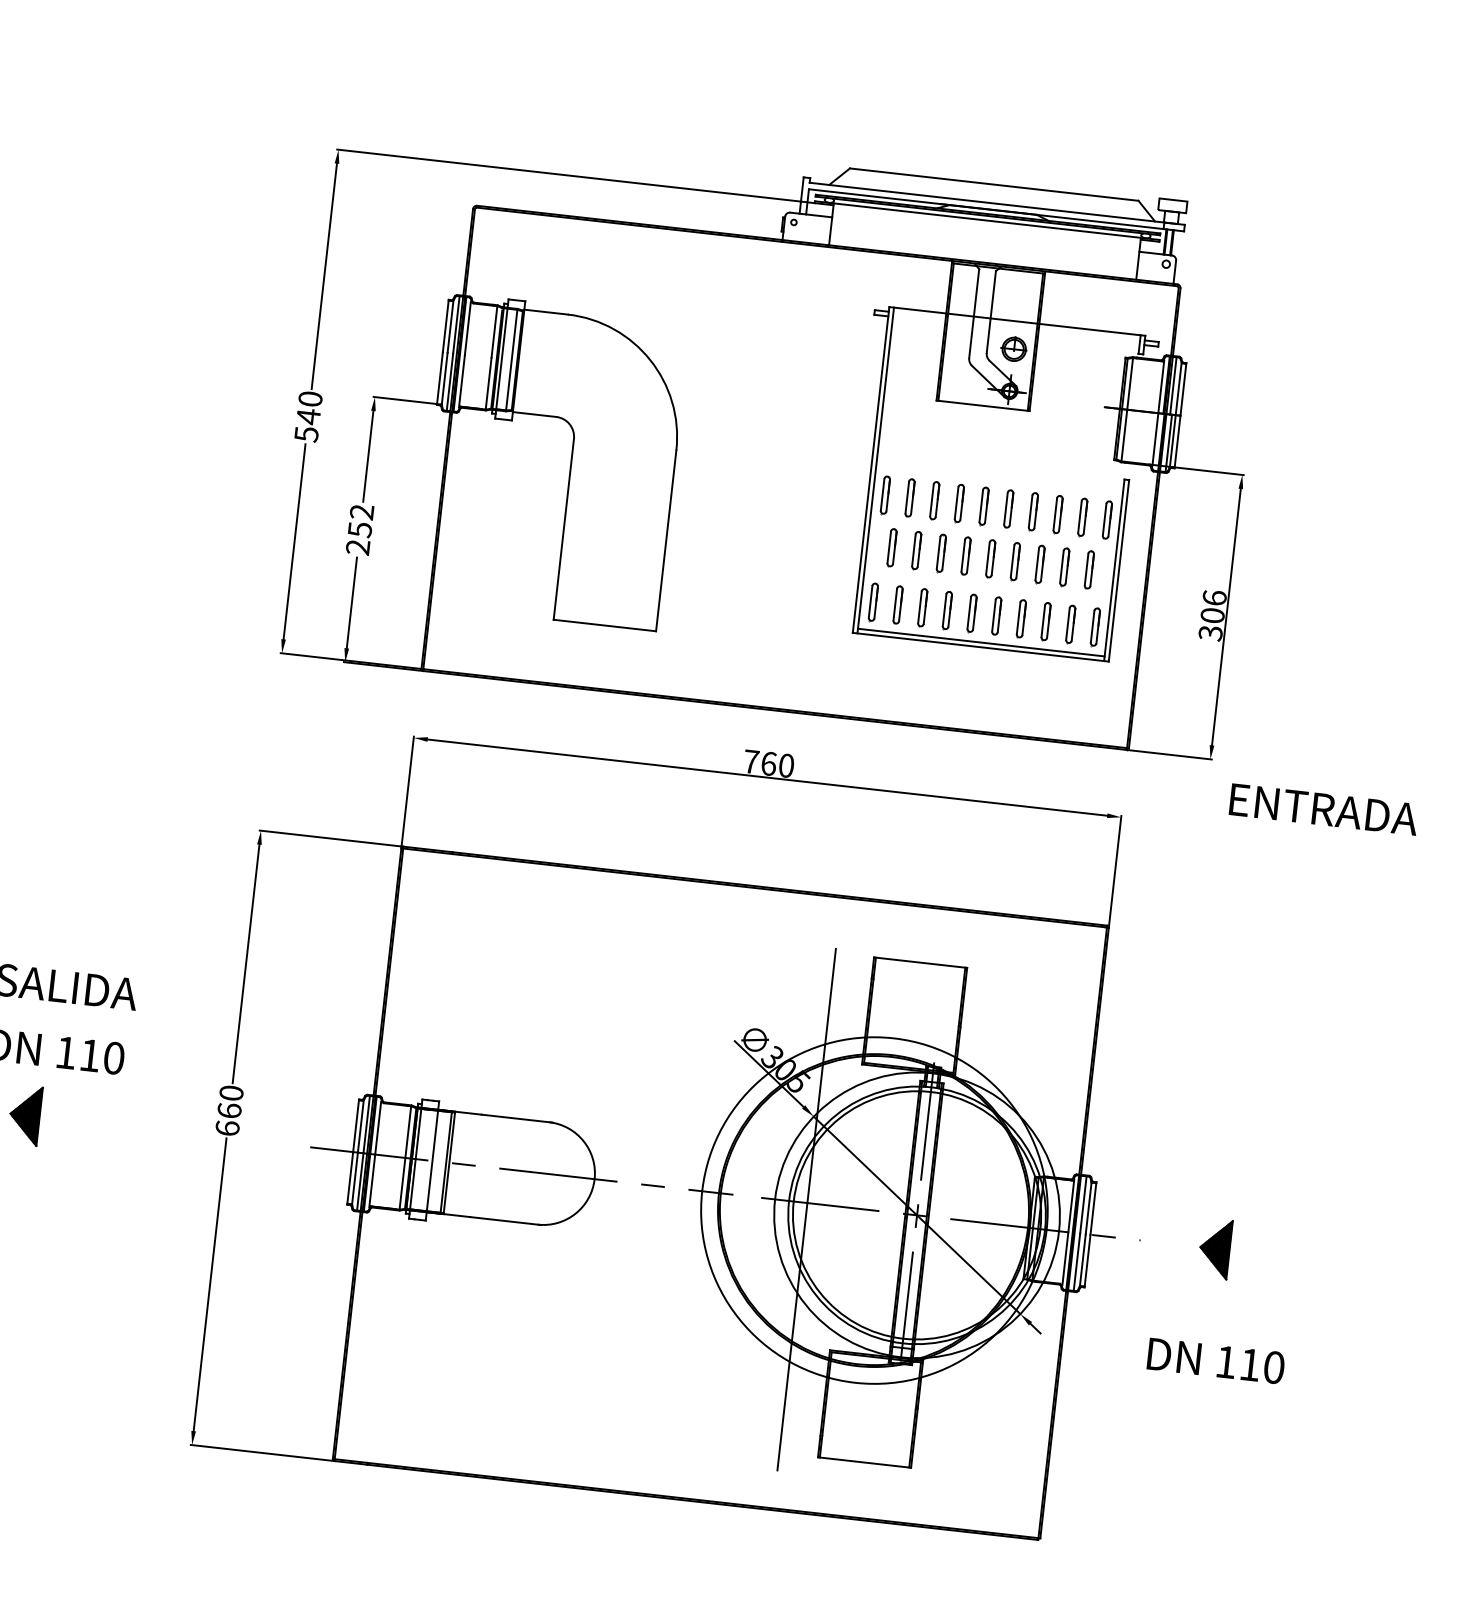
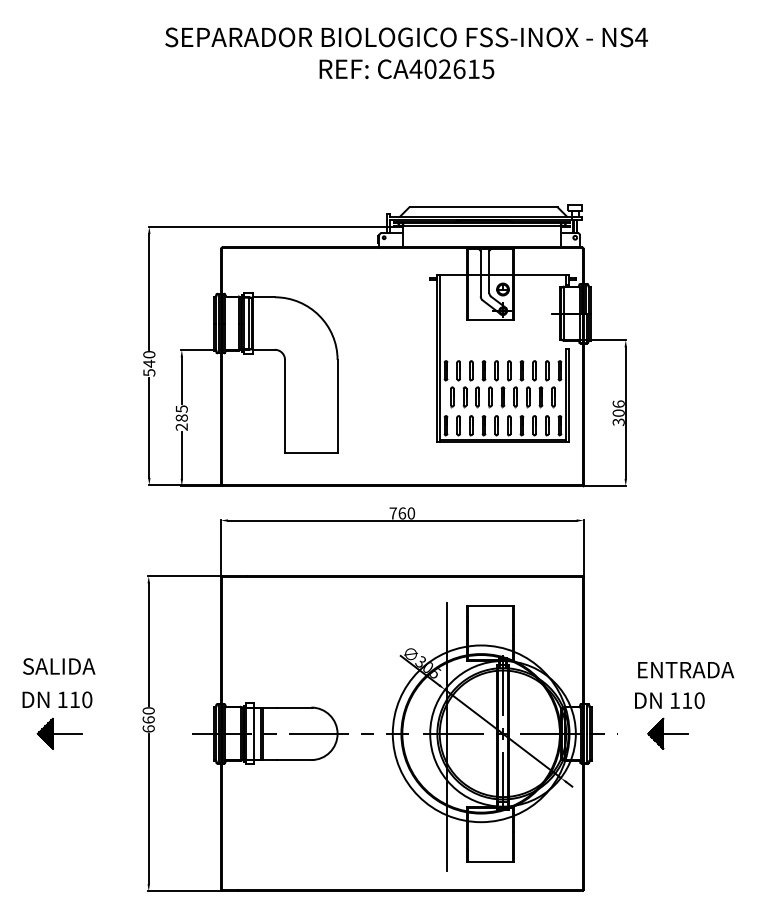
text: (360, 520) -> (181, 413), 252 -> 285
text: (1324, 810) -> (686, 670), moved
line: (66, 1119) -> (66, 733), added
line: (1253, 1252) -> (675, 733), added
text: (1215, 1360) -> (669, 700), moved

